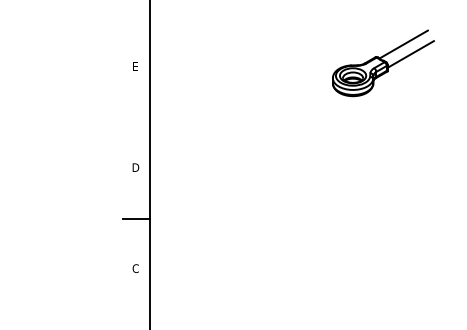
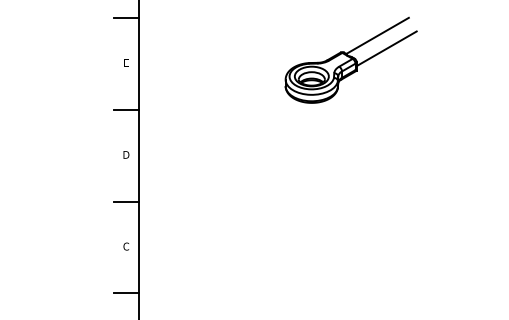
line: (136, 17) -> (126, 18), added
part: (382, 62) -> (350, 59), size x1.43
line: (136, 118) -> (126, 110), added
line: (136, 320) -> (126, 293), added

